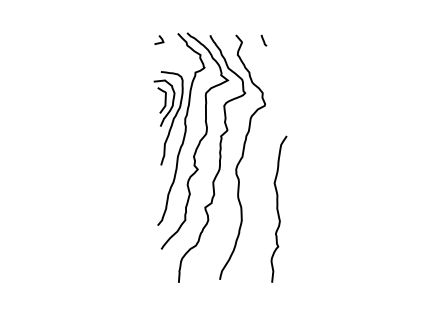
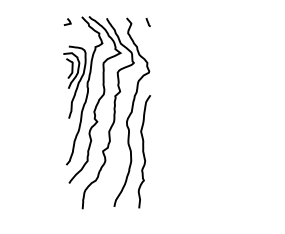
curve: (278, 208) -> (144, 151), moved

